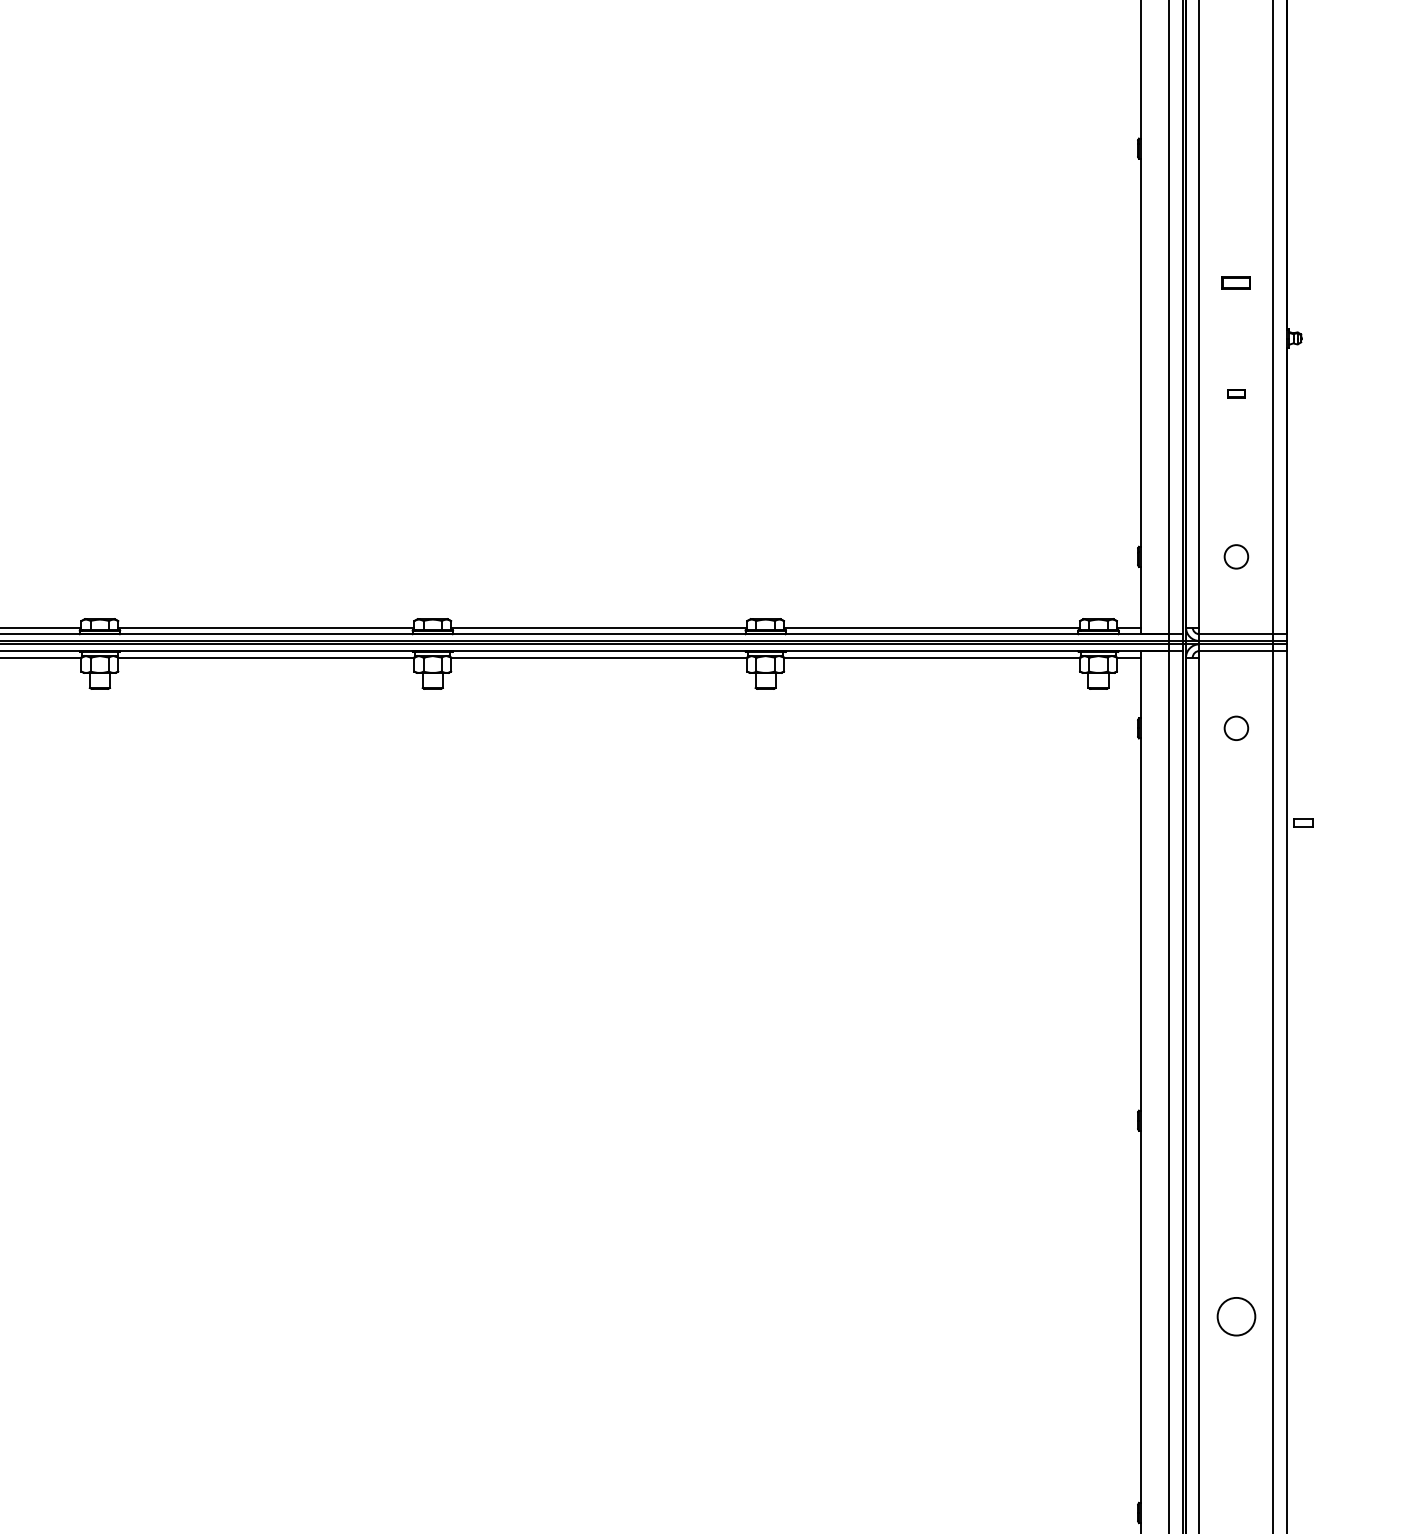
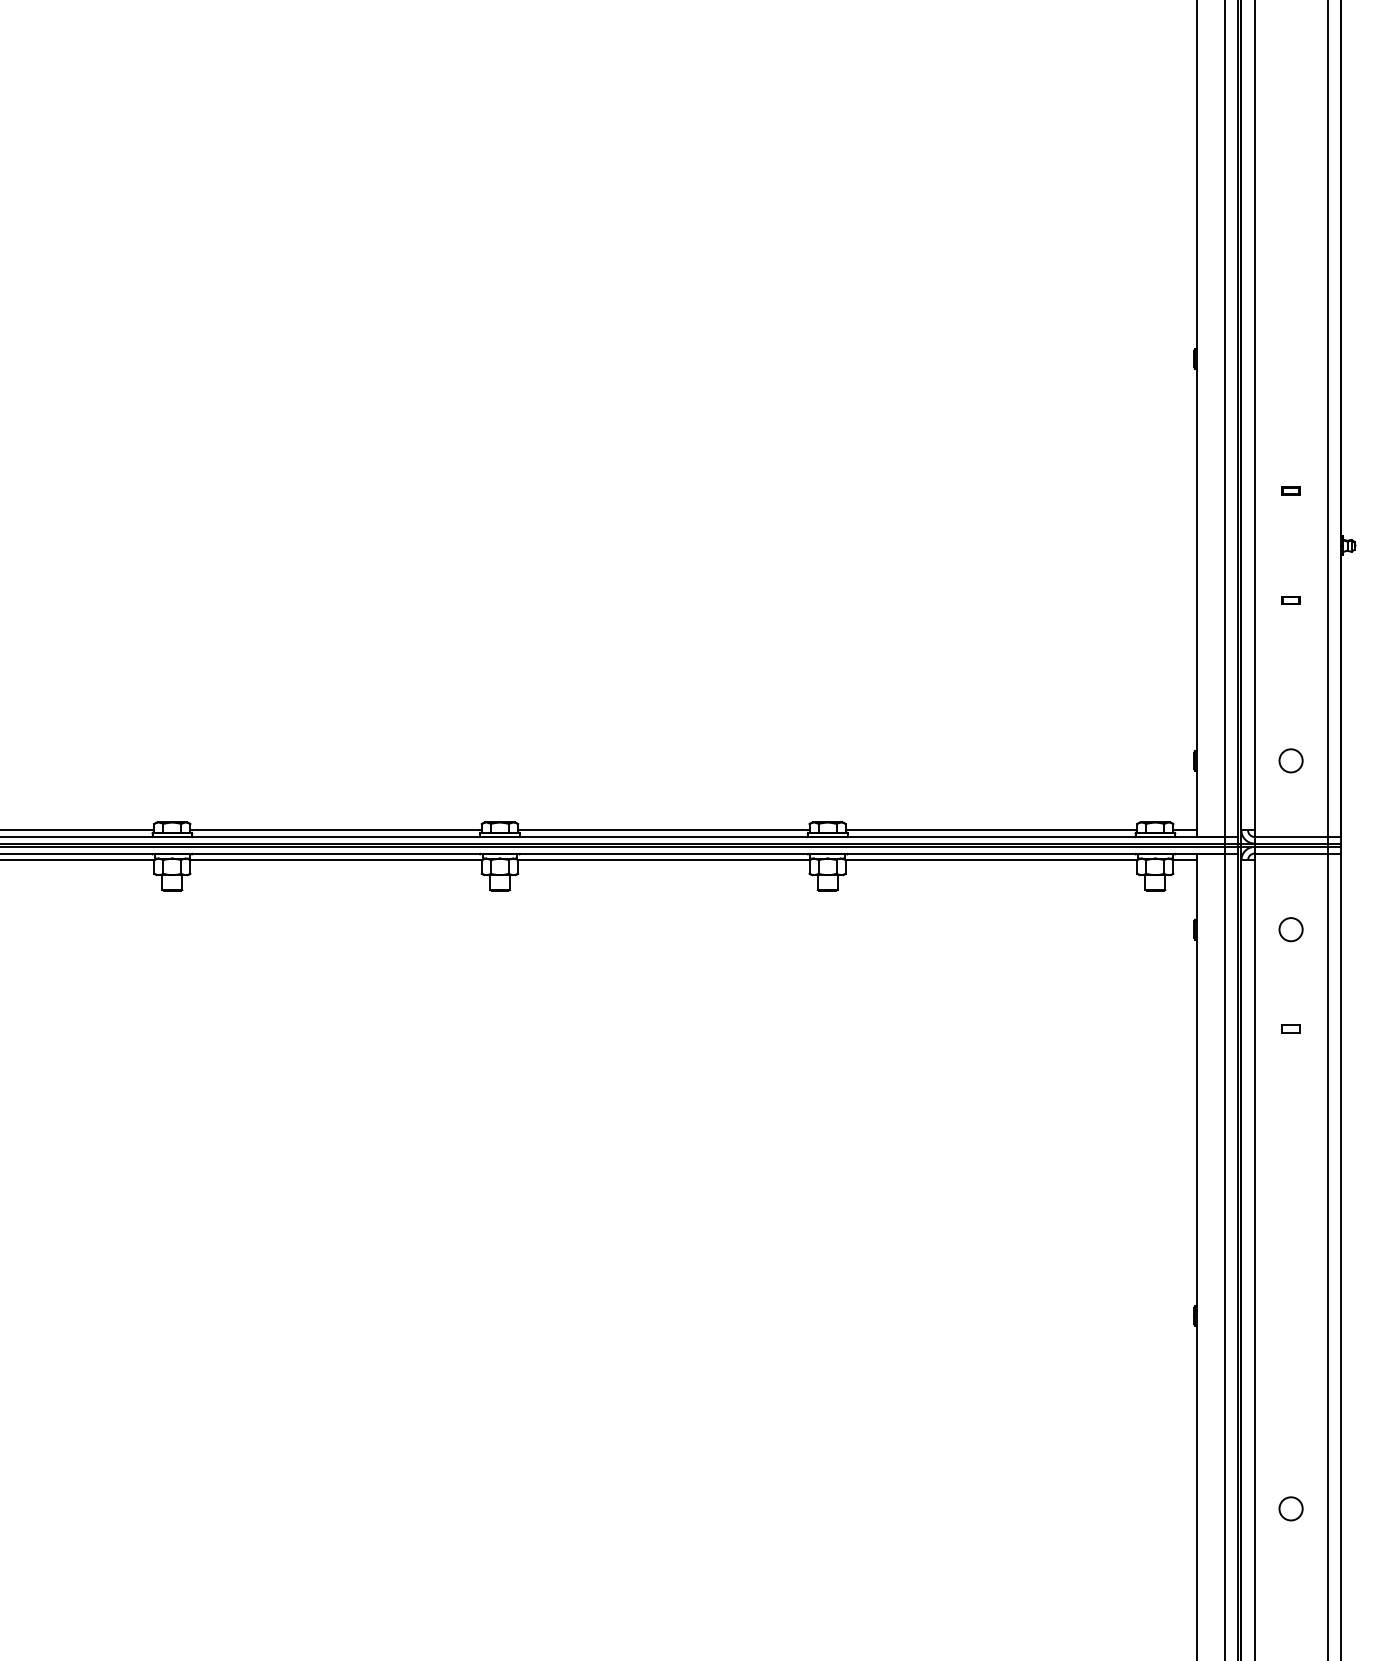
part: (1235, 282) -> (1290, 490), size x0.62
part: (1302, 822) -> (1290, 1028), moved
circle: (1235, 1316) -> (1290, 1508), size x0.62

